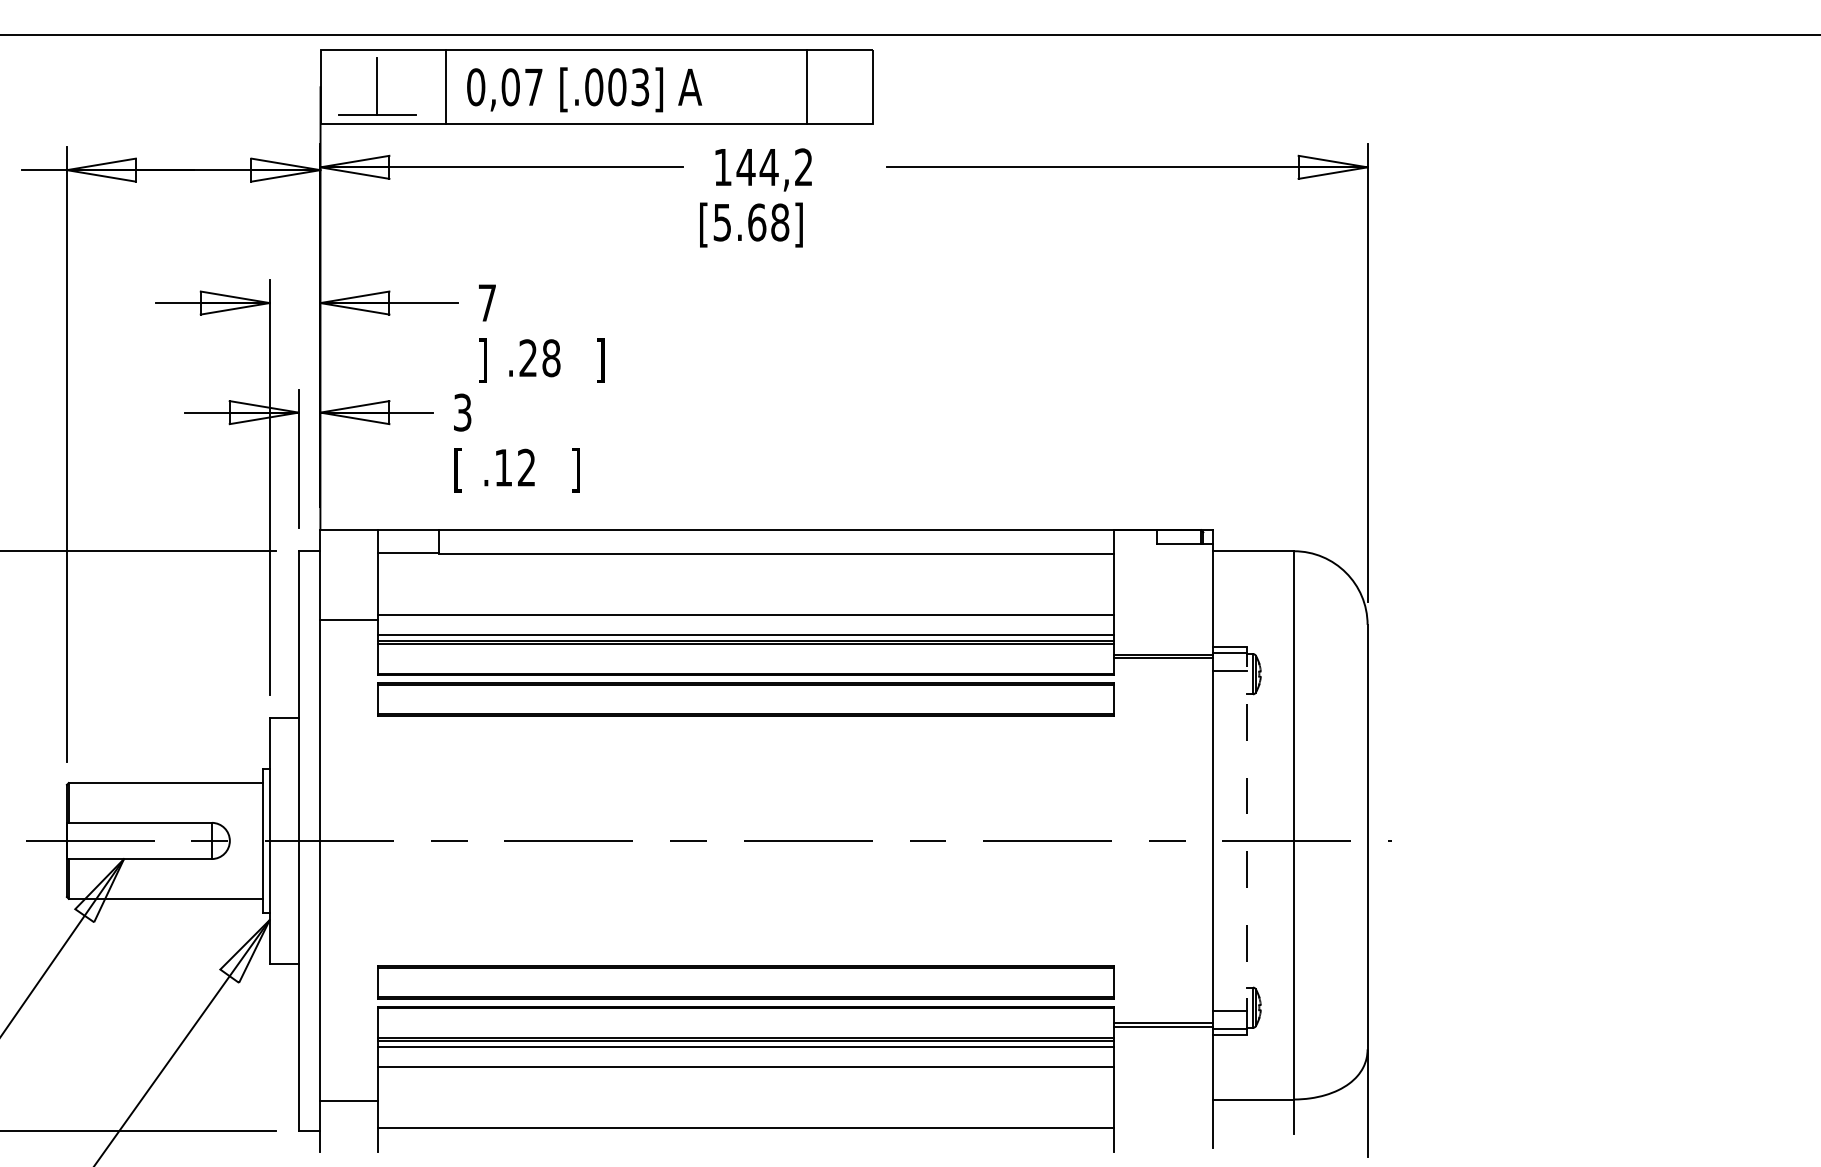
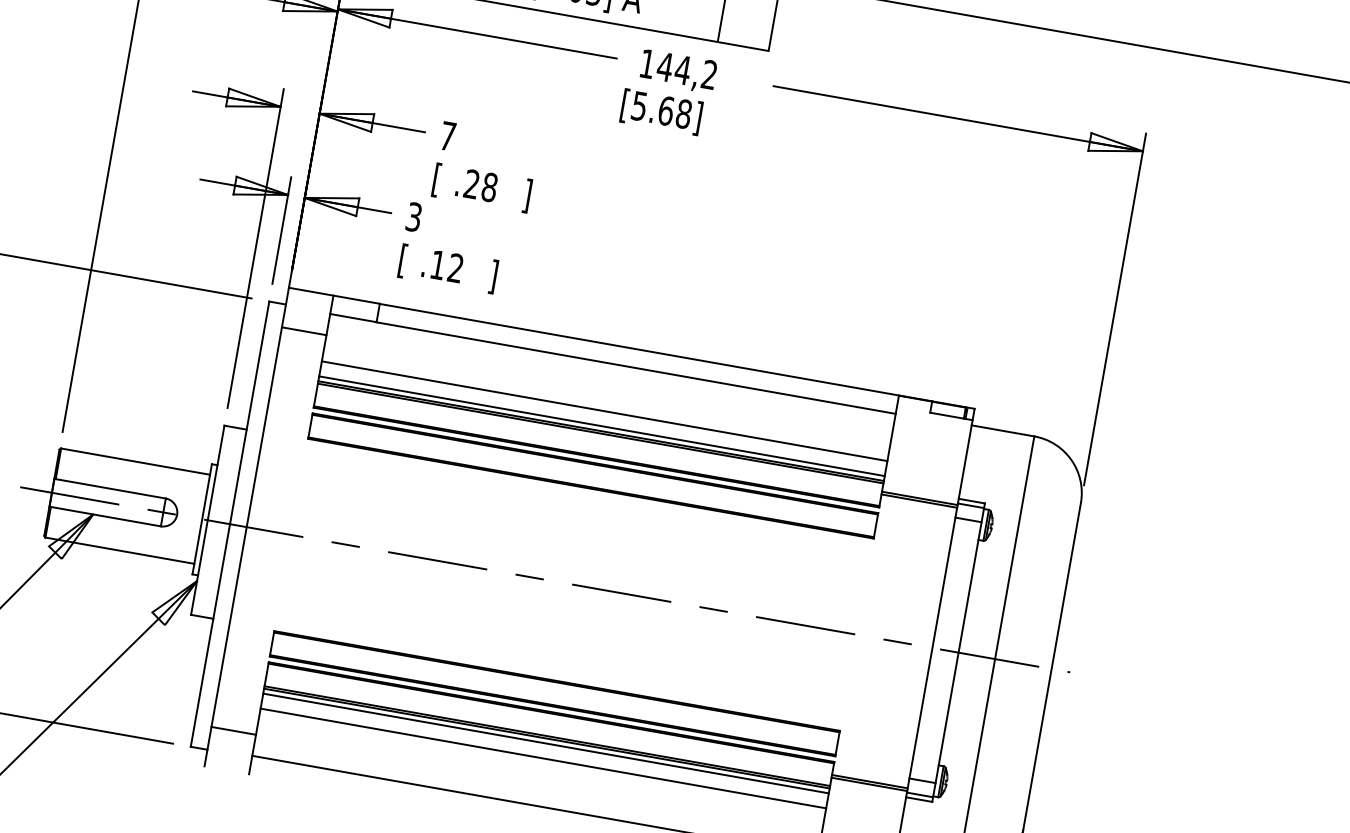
text: (482, 360) -> (436, 179), ] -> [
line: (349, 620) -> (304, 331), moved
line: (1246, 840) -> (958, 652), dashed -> solid

